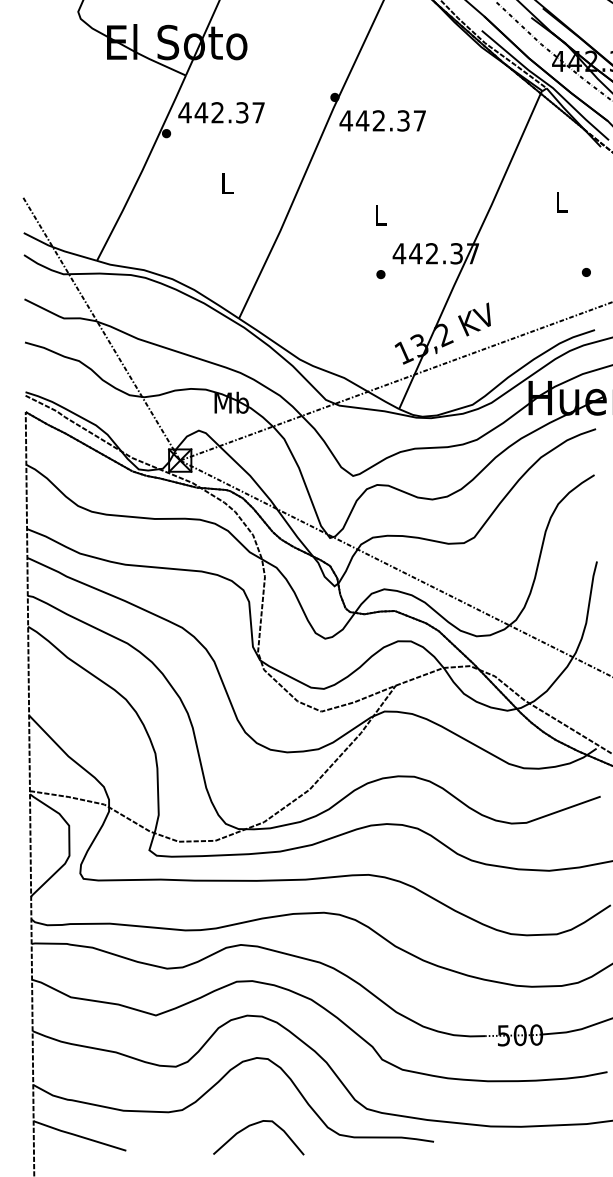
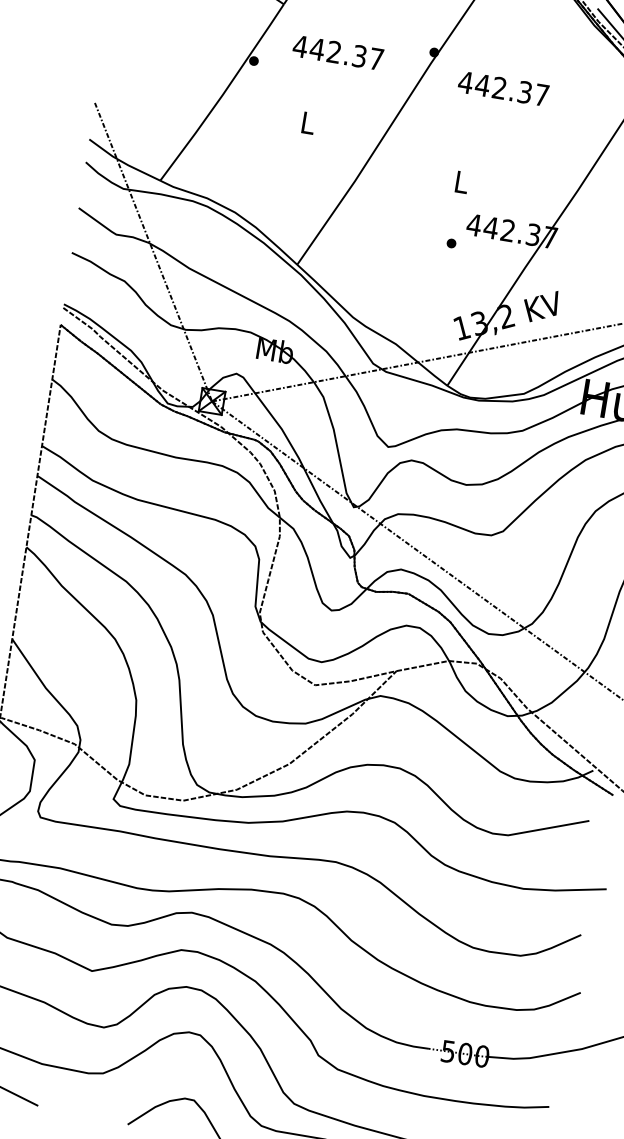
text: (221, 112) -> (338, 52), moved
text: (382, 120) -> (503, 88), moved

